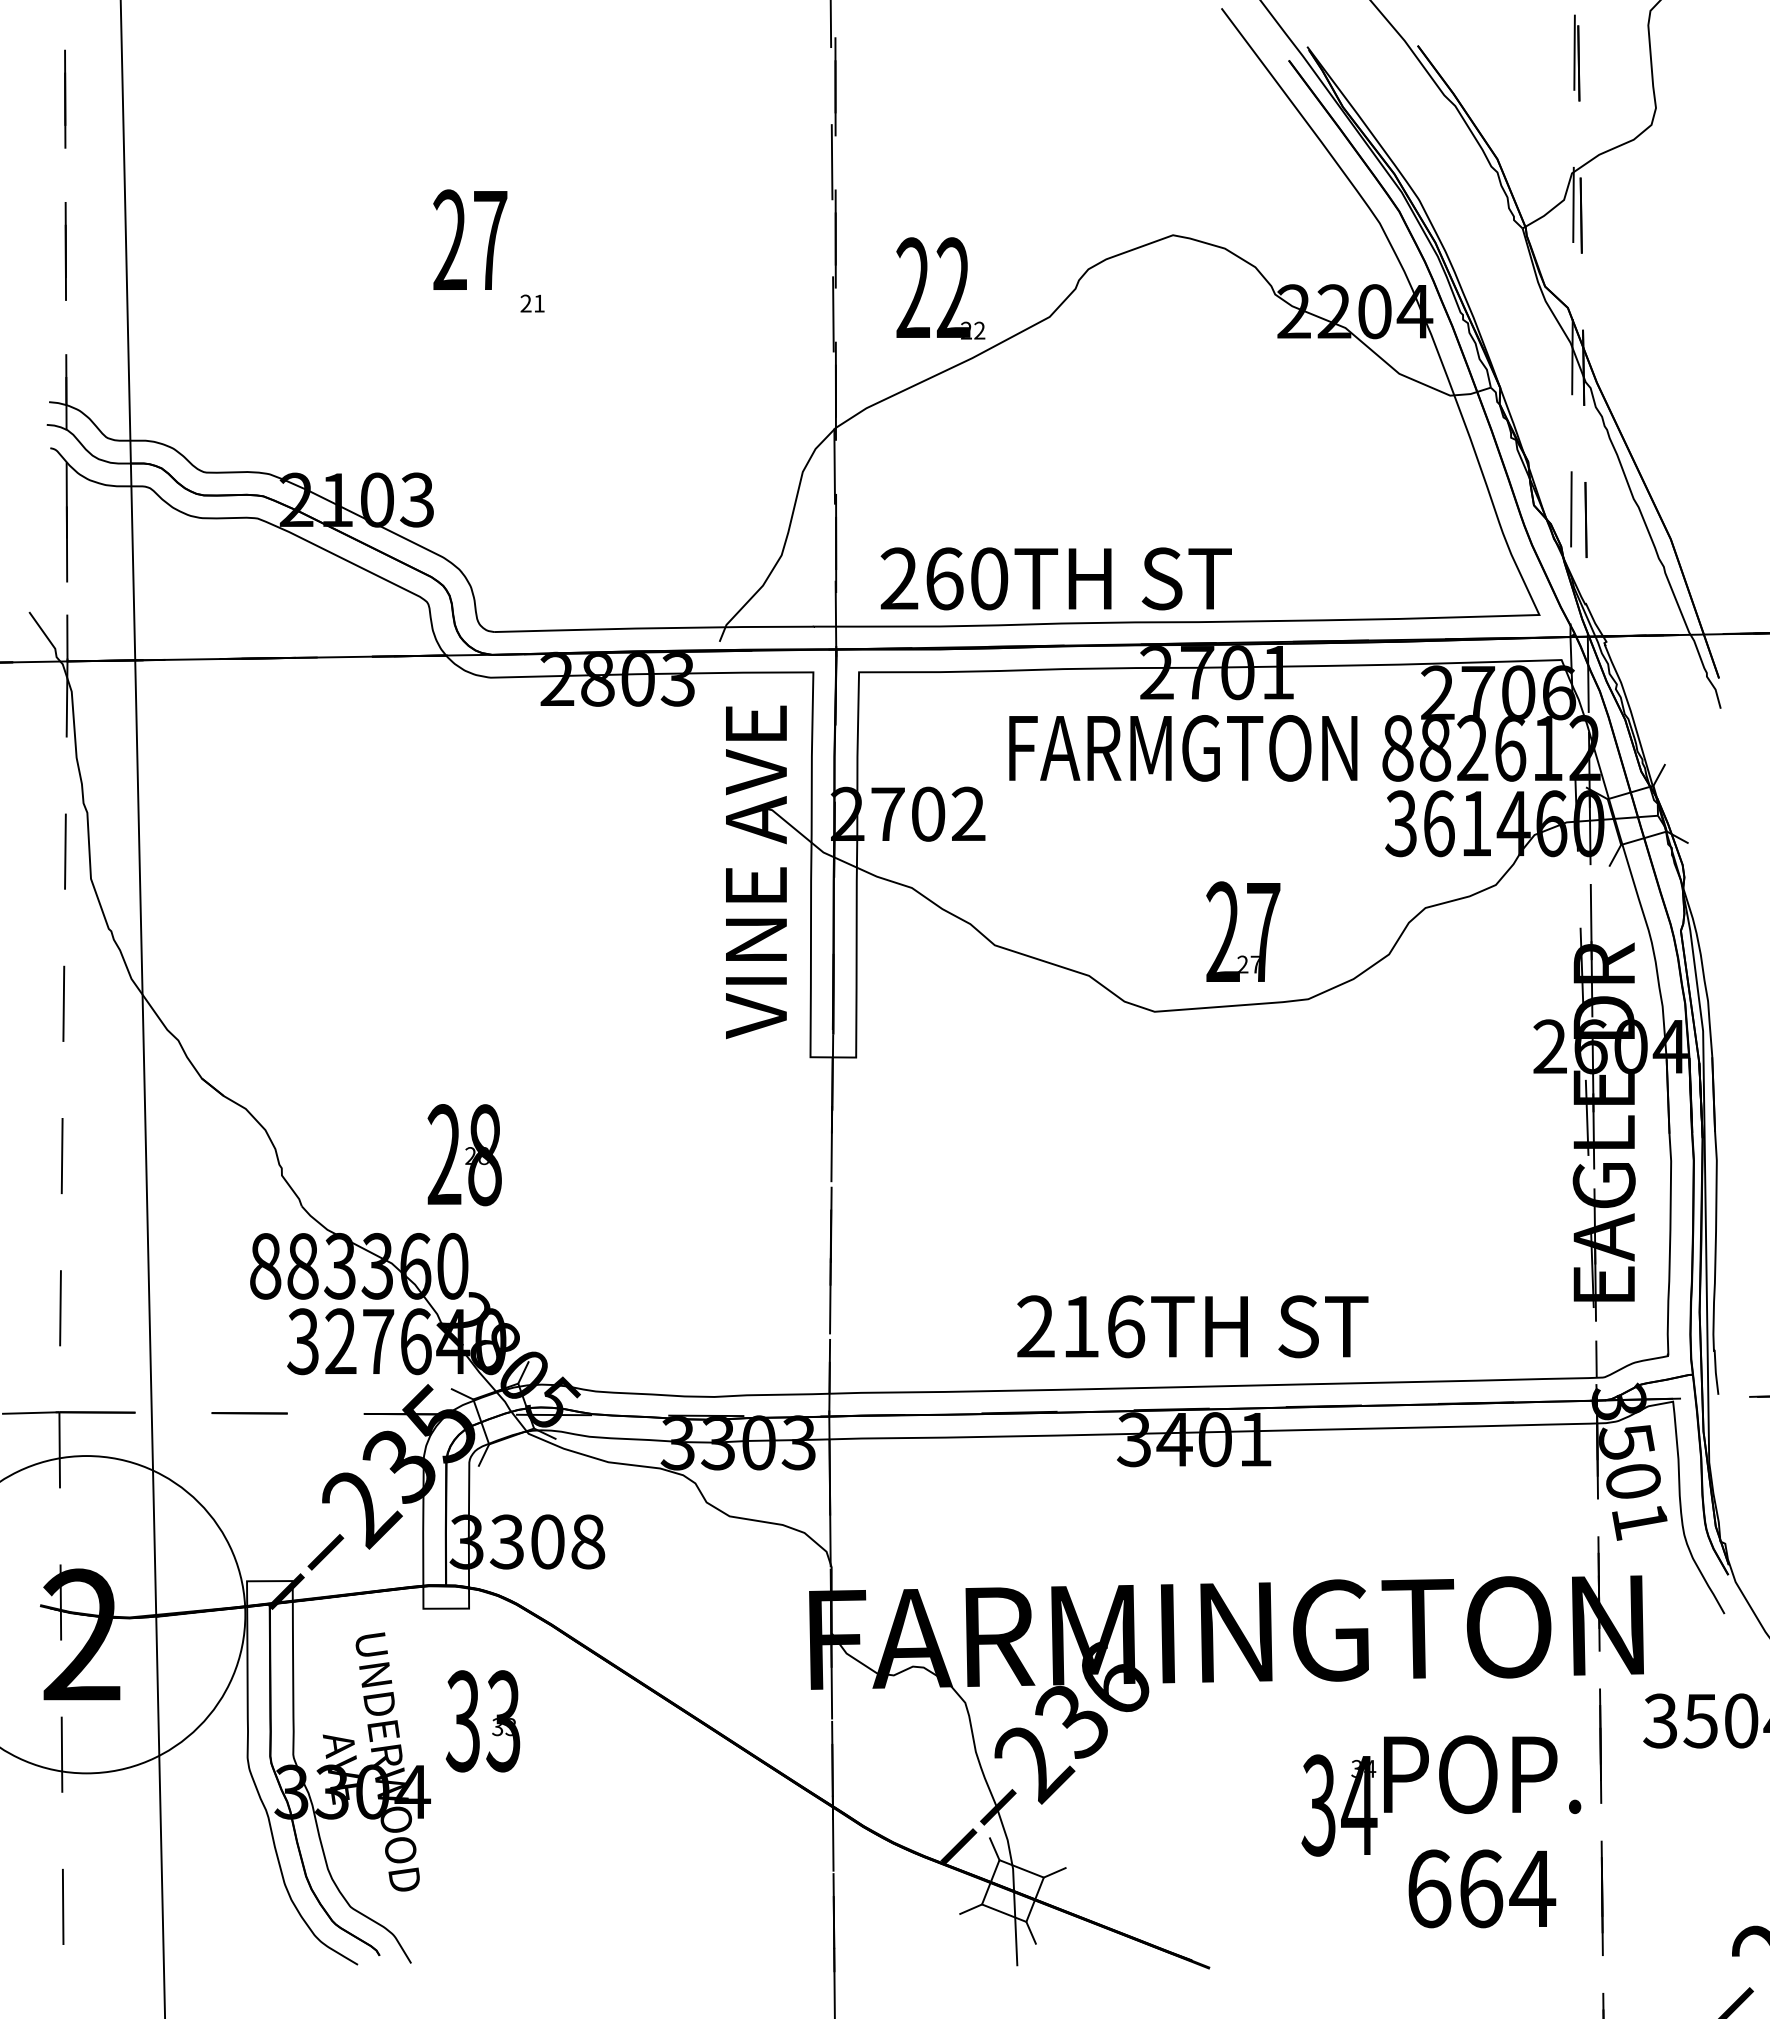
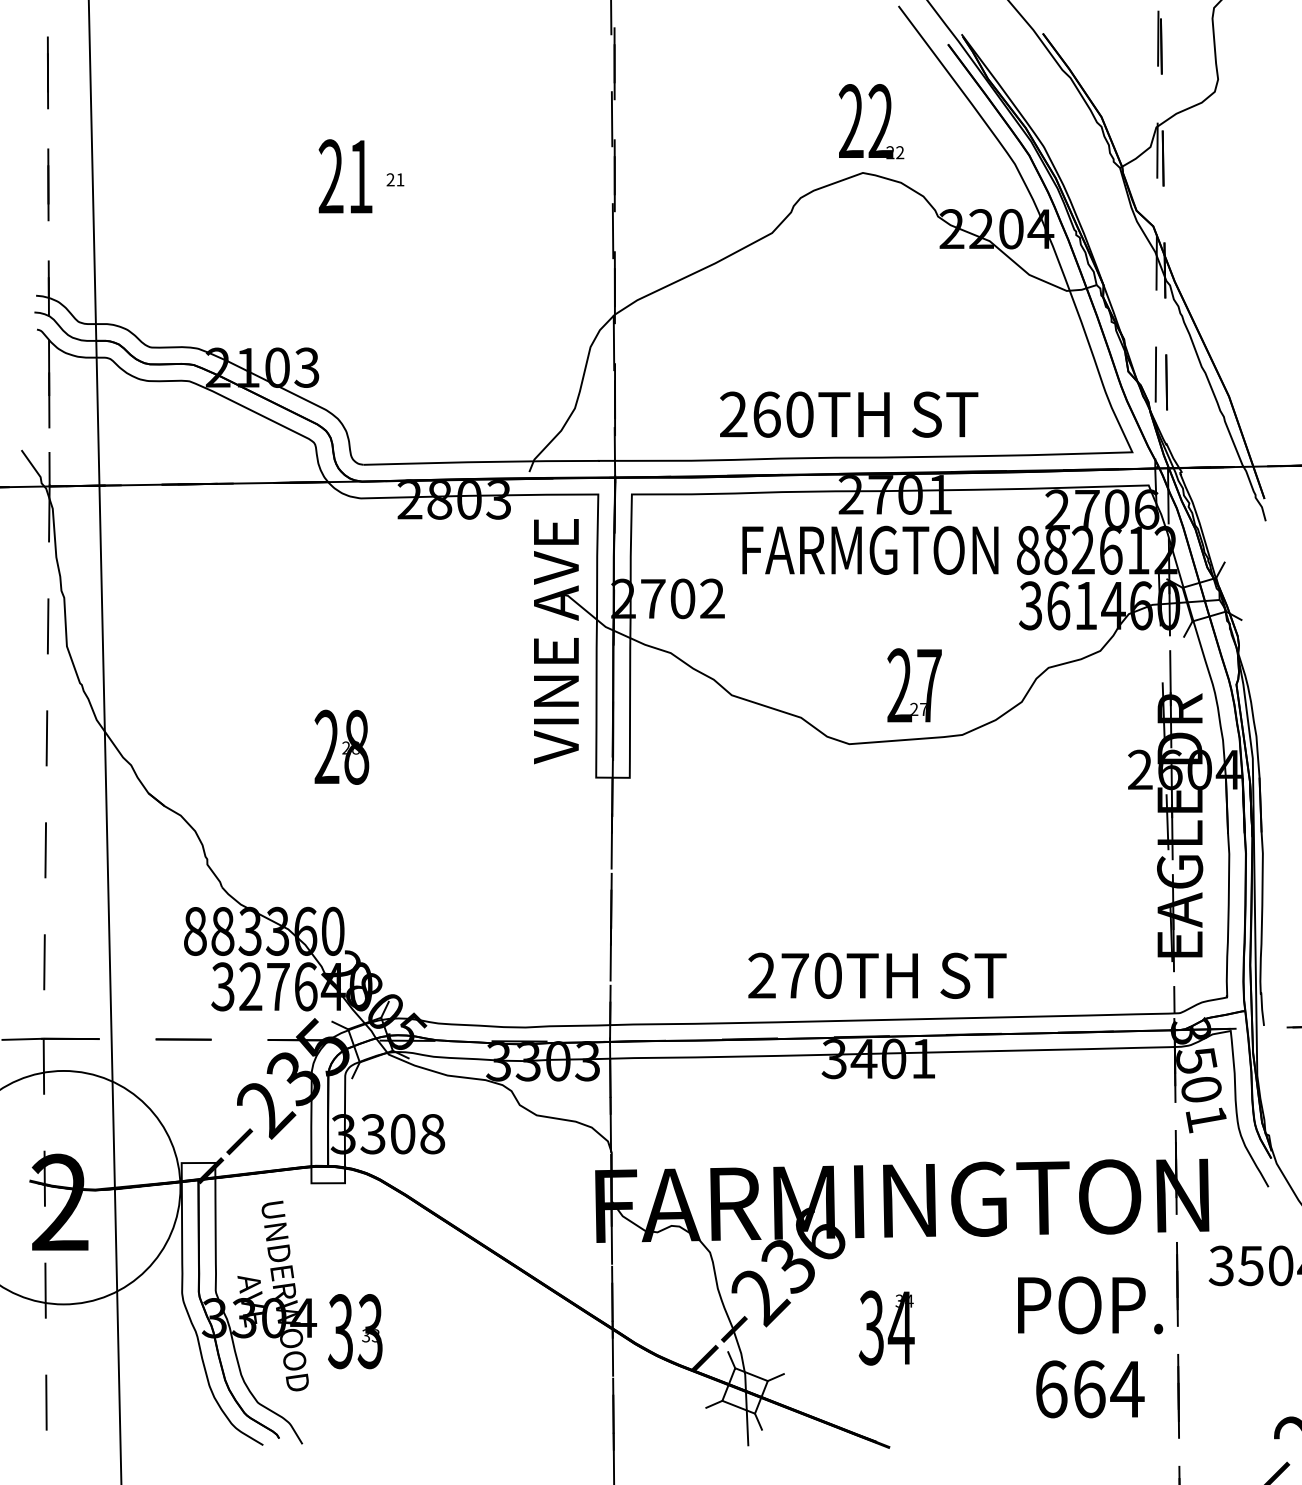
text: (490, 240) -> (360, 176), 27 -> 21
text: (940, 288) -> (871, 121), moved
text: (532, 303) -> (395, 179), moved
text: (1055, 578) -> (848, 414), moved
text: (464, 1155) -> (341, 747), moved
text: (1103, 1326) -> (811, 975), 216TH -> 270TH
text: (483, 1721) -> (355, 1331), moved
text: (1339, 1805) -> (886, 1328), moved

